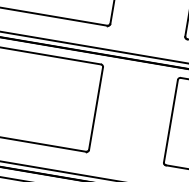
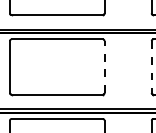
line: (95, 109) -> (104, 67), solid -> dashed
line: (170, 121) -> (151, 67), solid -> dashed

